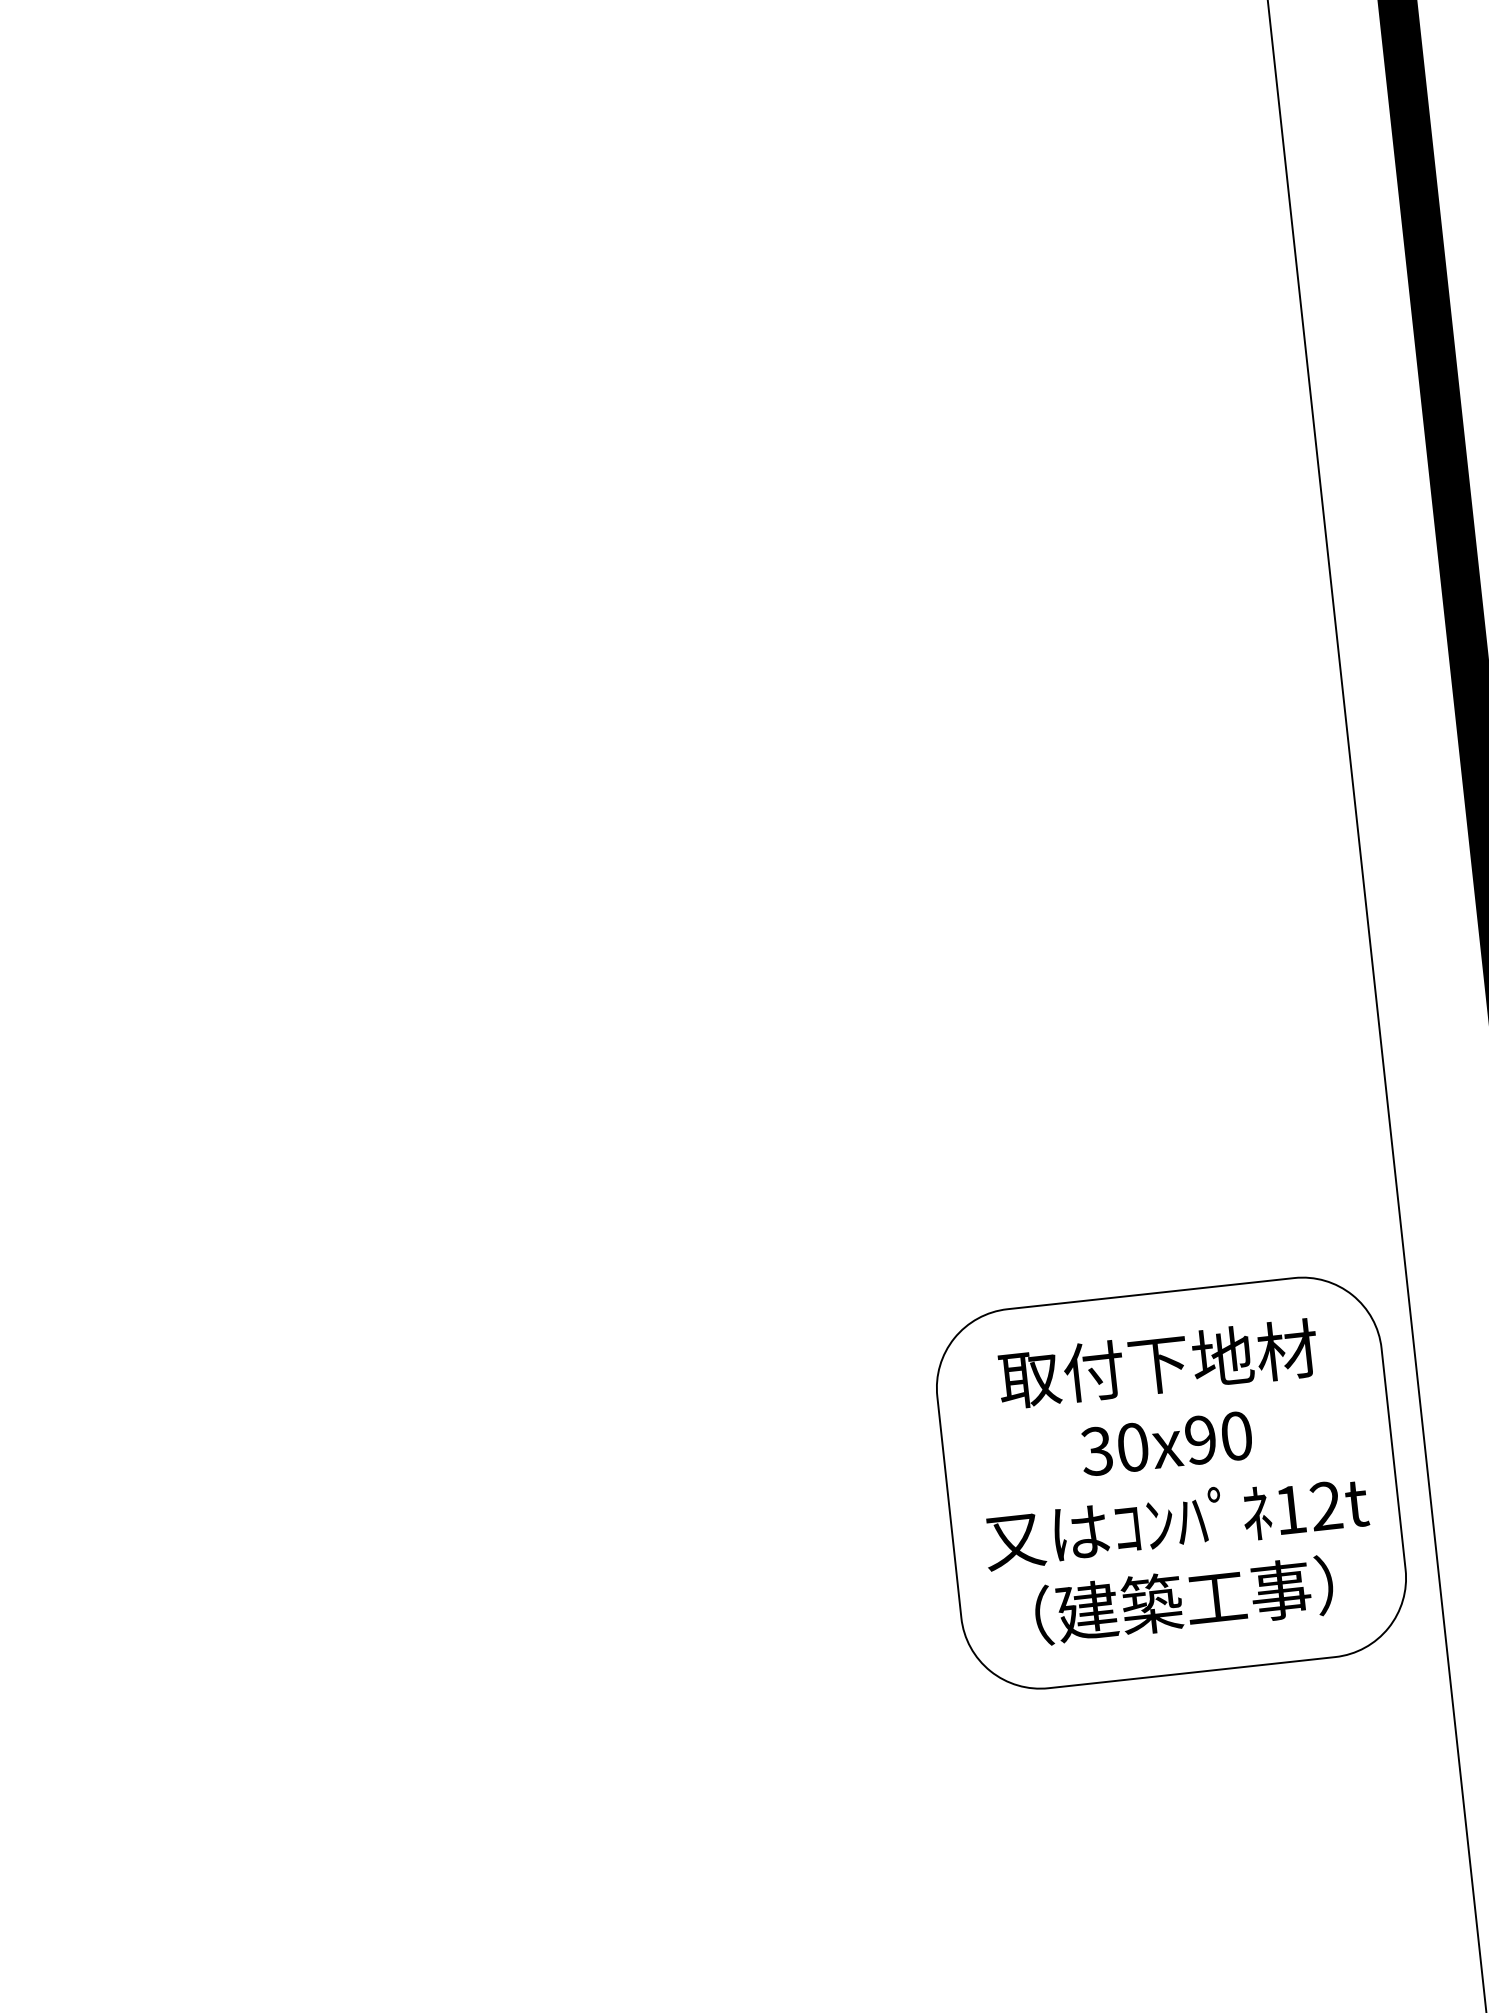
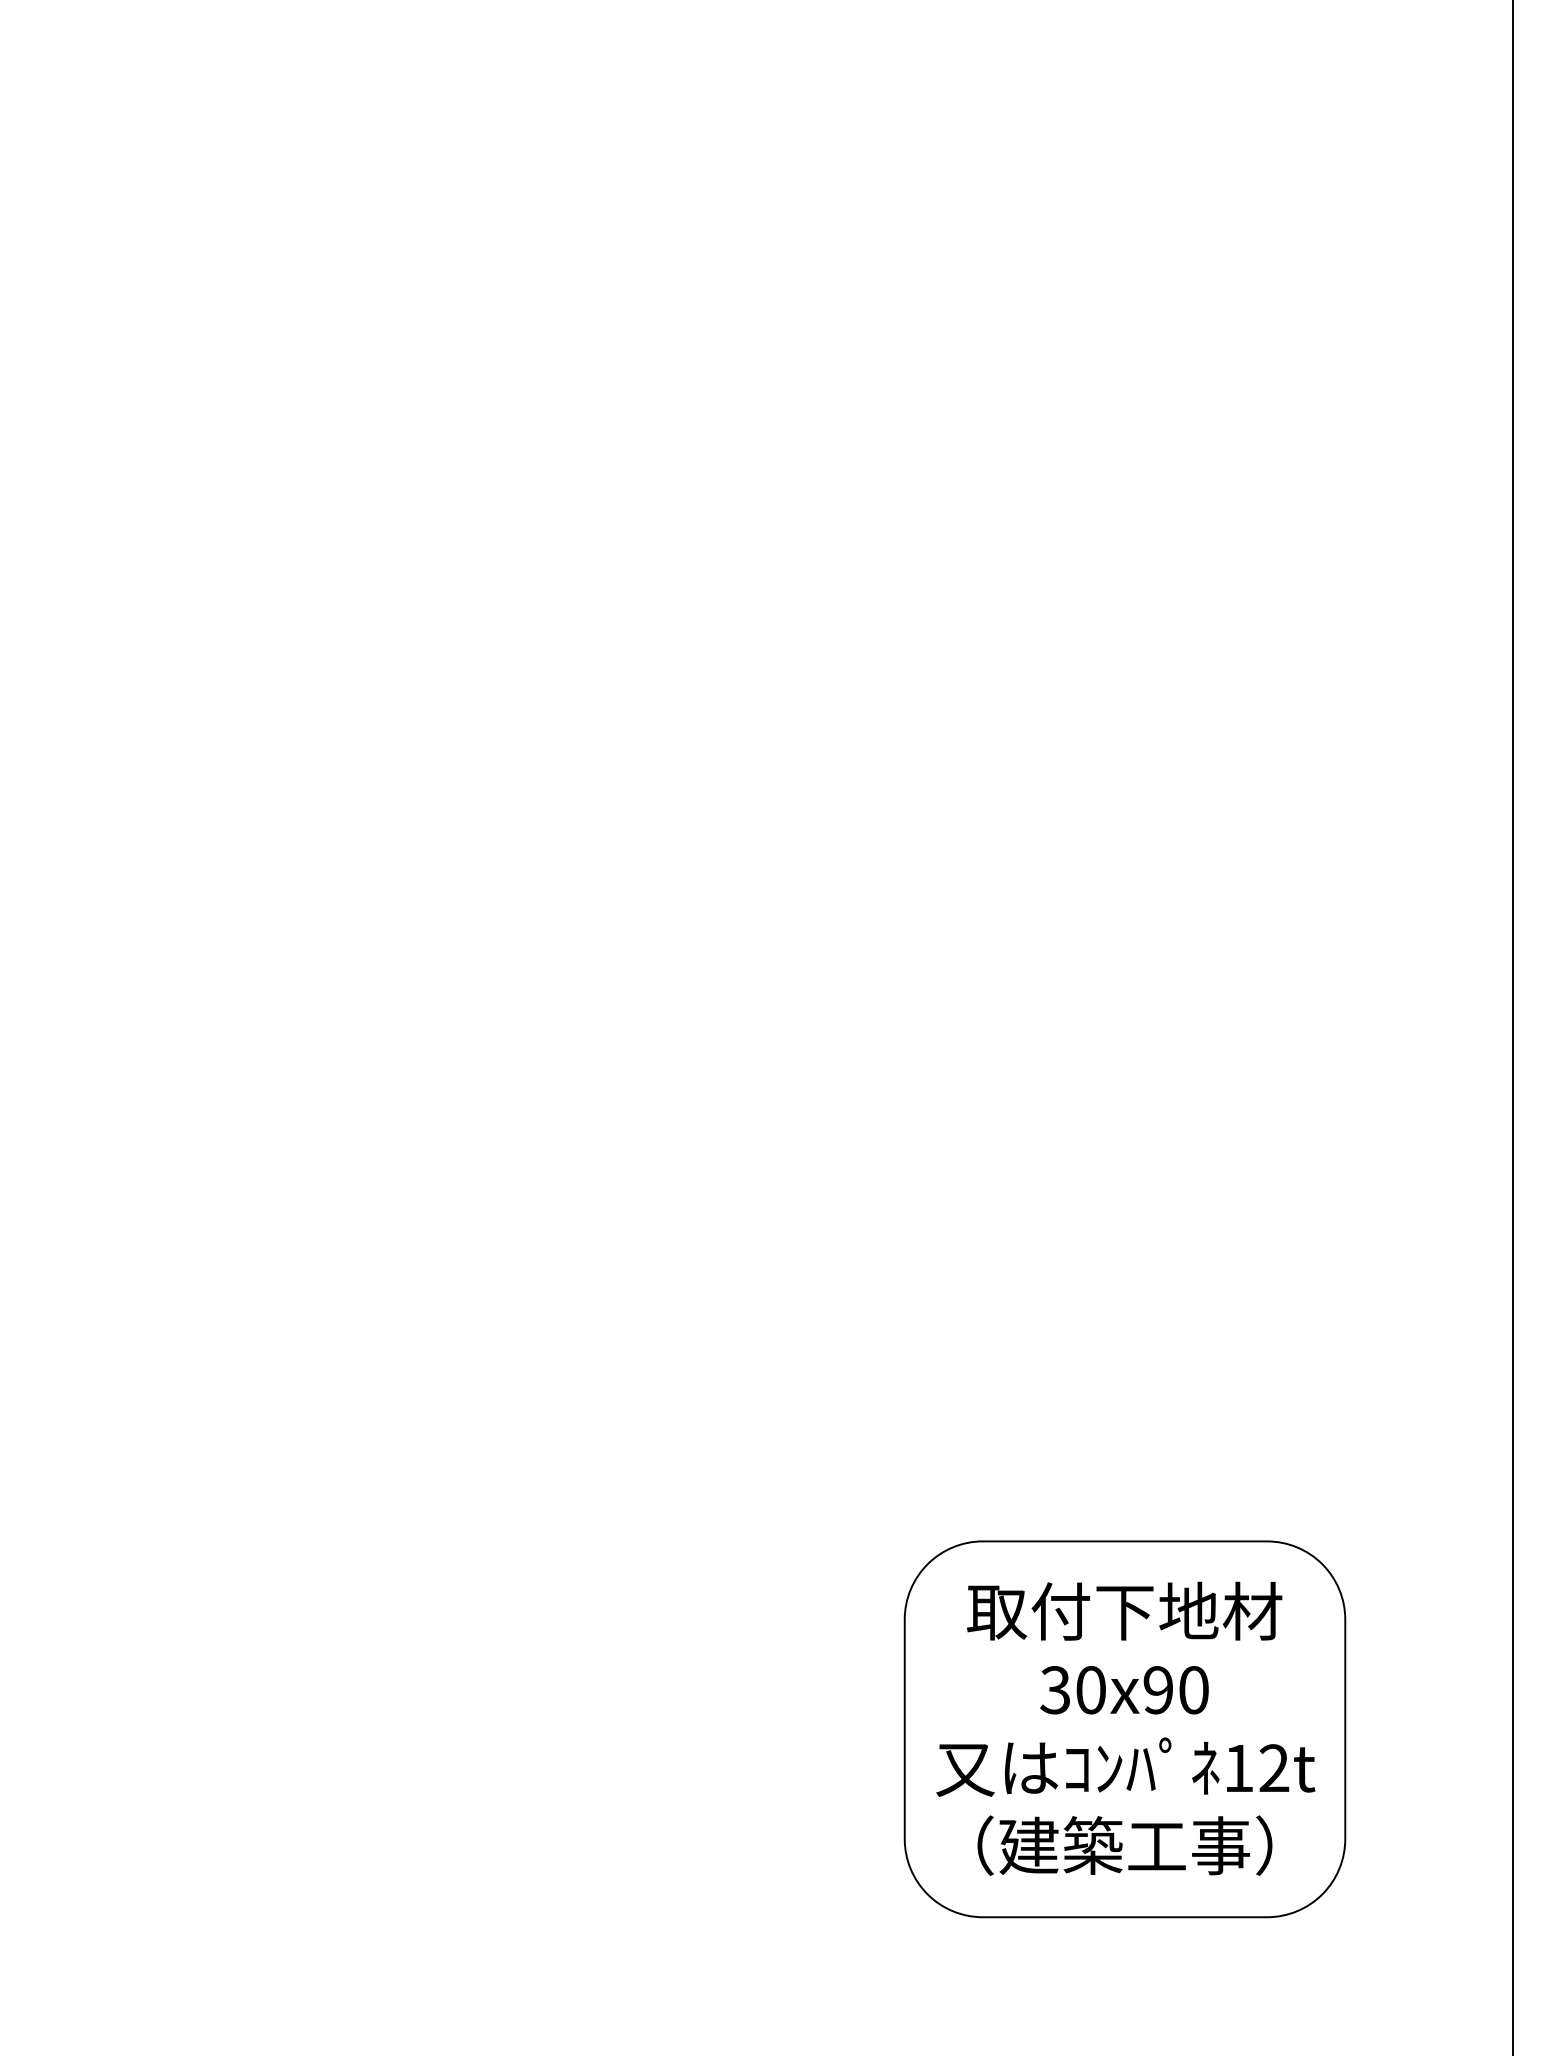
part: (1170, 1483) -> (1124, 1729), moved

